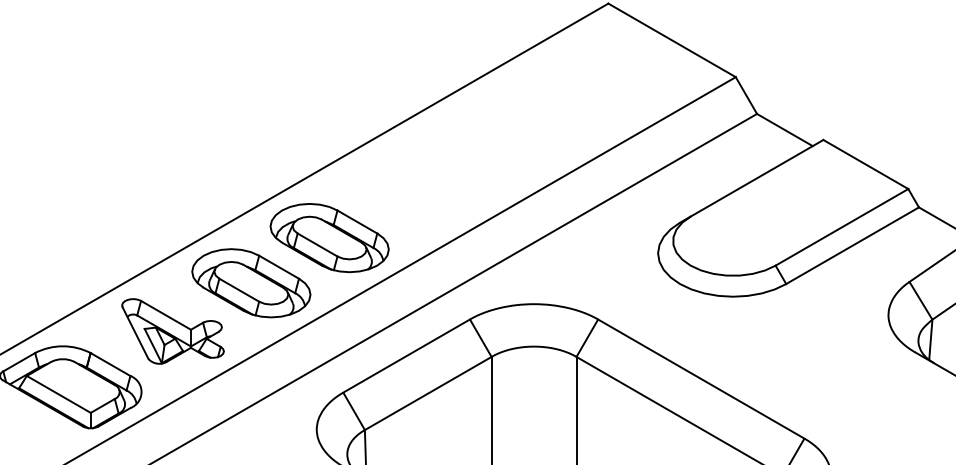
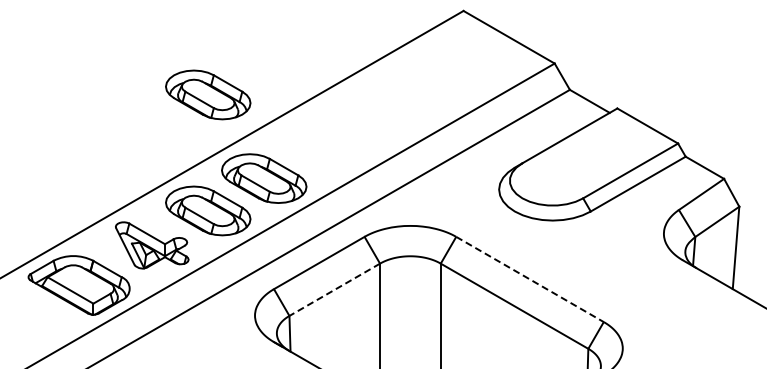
part: (251, 120) -> (208, 94), added
line: (701, 379) -> (530, 279), solid -> dashed
line: (427, 394) -> (334, 290), solid -> dashed

